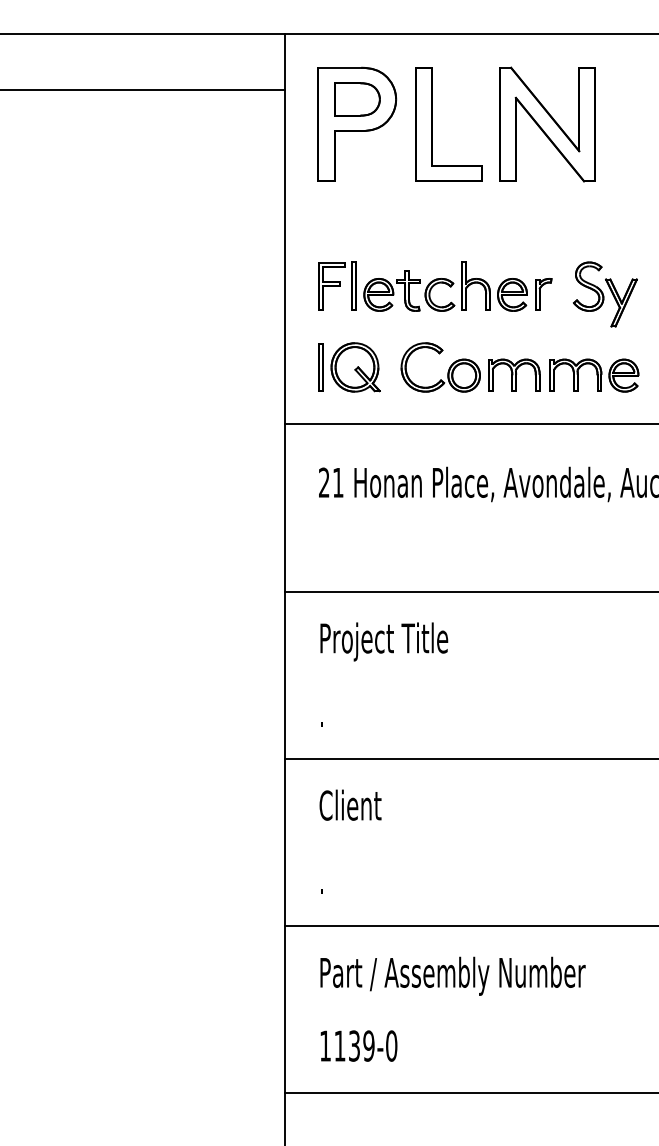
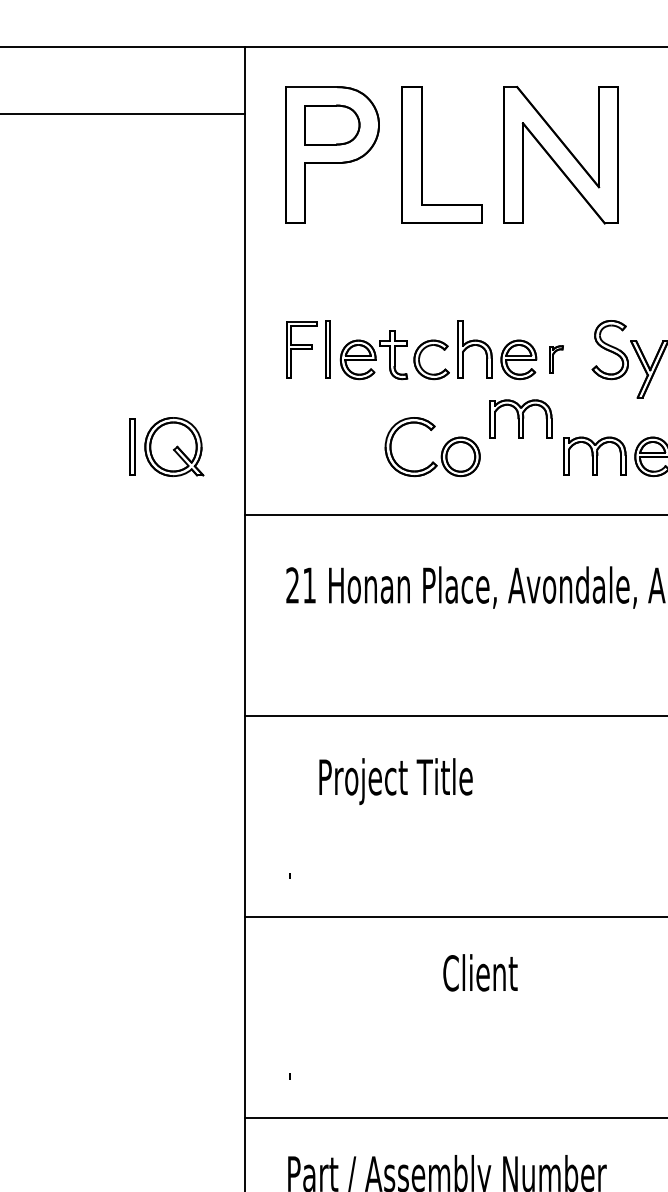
part: (543, 294) -> (556, 359), size x0.7
part: (349, 367) -> (166, 447), moved
part: (514, 374) -> (521, 418), moved
text: (384, 641) -> (396, 780), moved
text: (350, 804) -> (480, 971), moved

